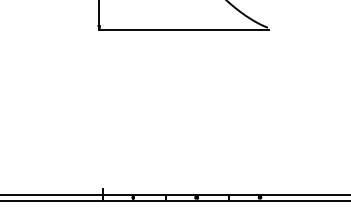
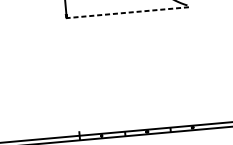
line: (183, 30) -> (127, 12), solid -> dashed

